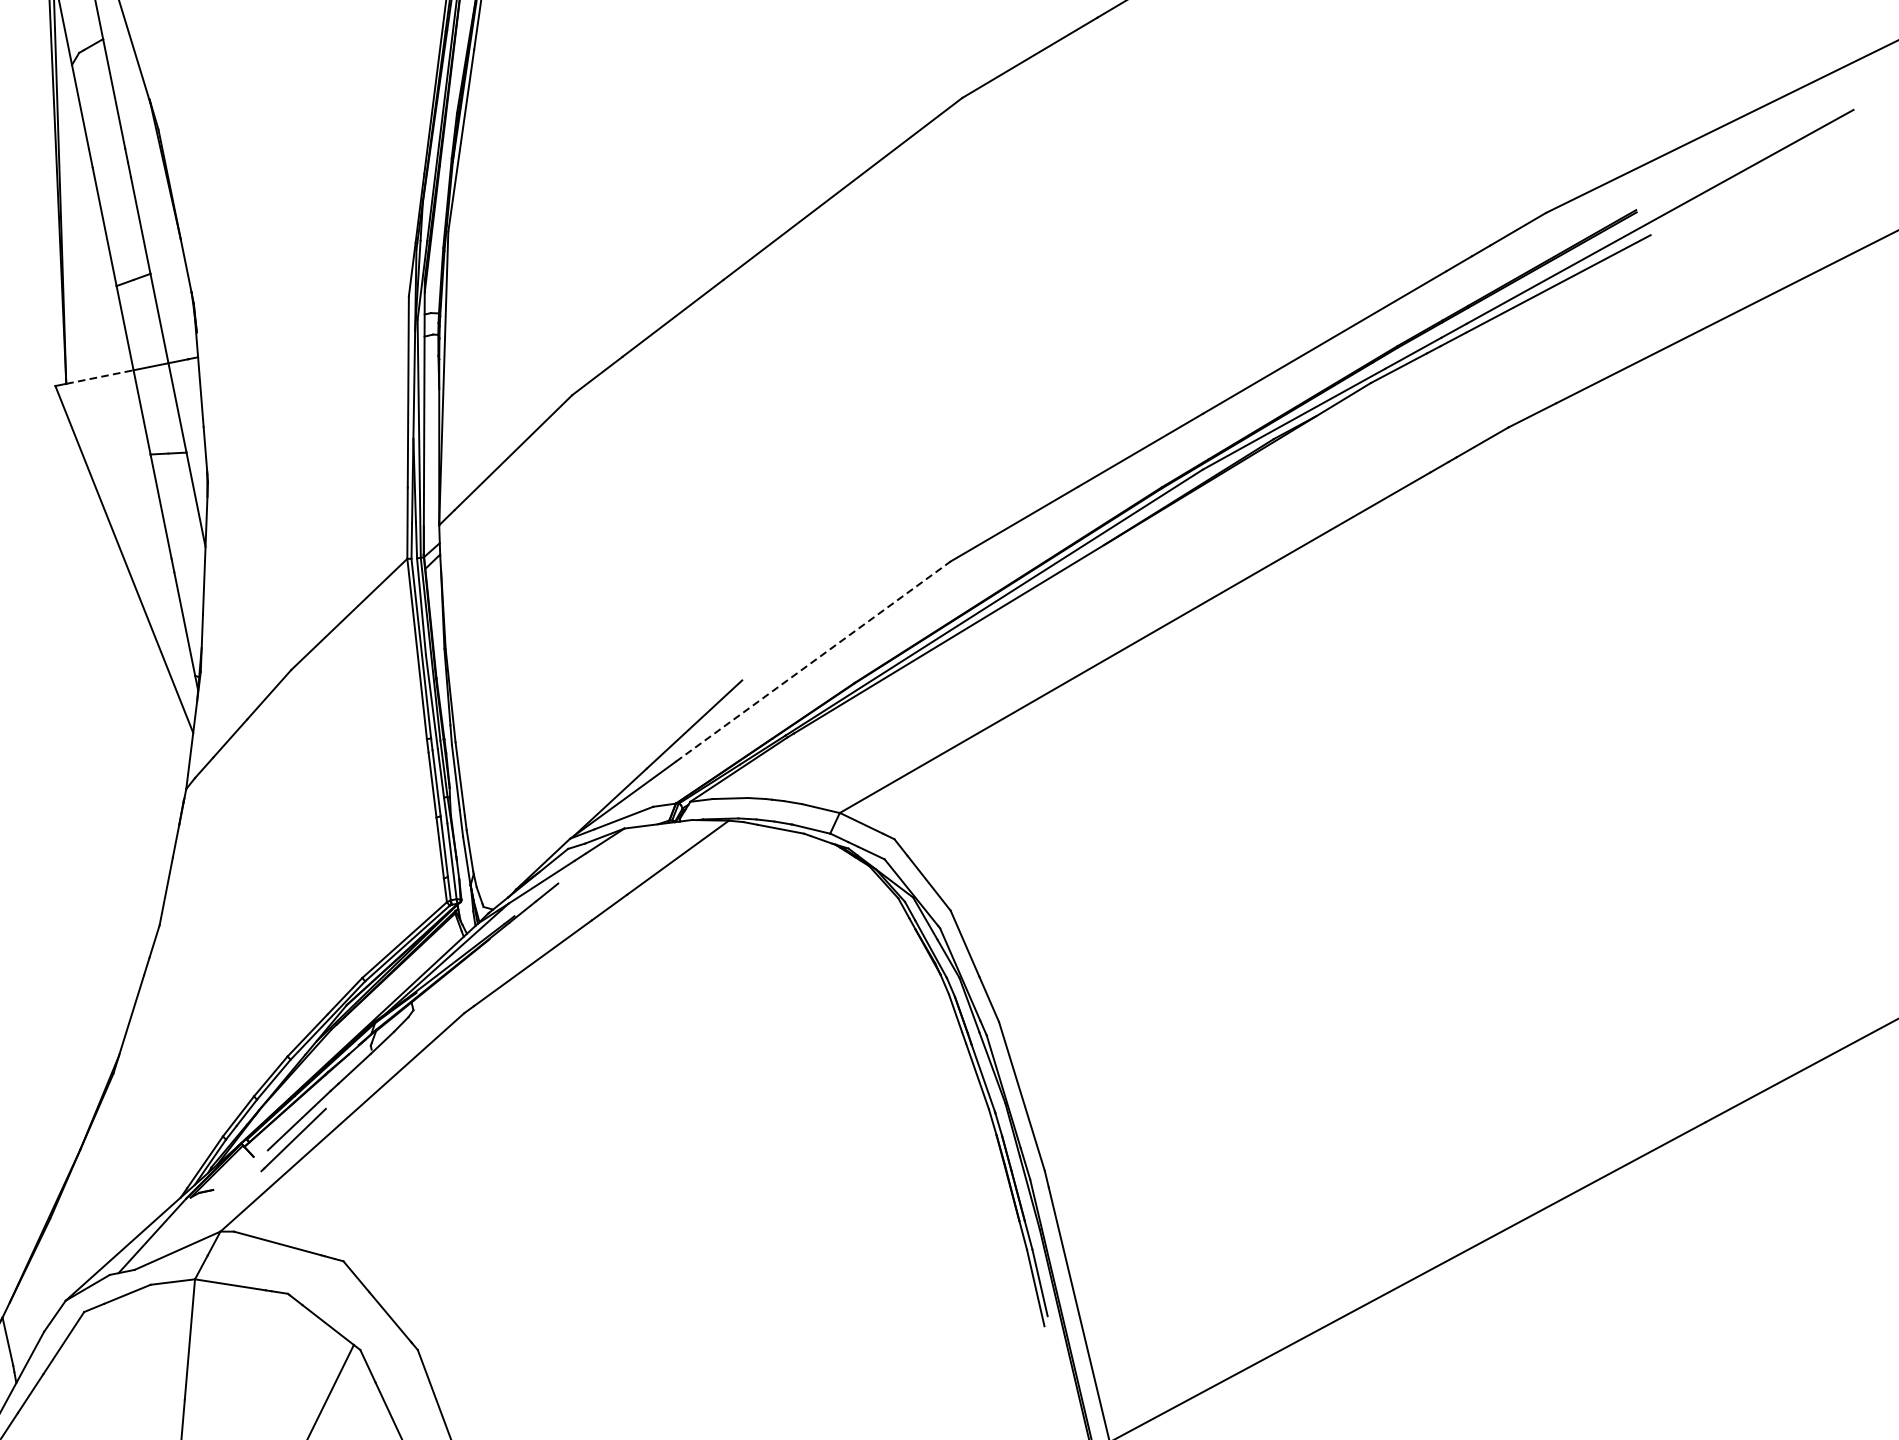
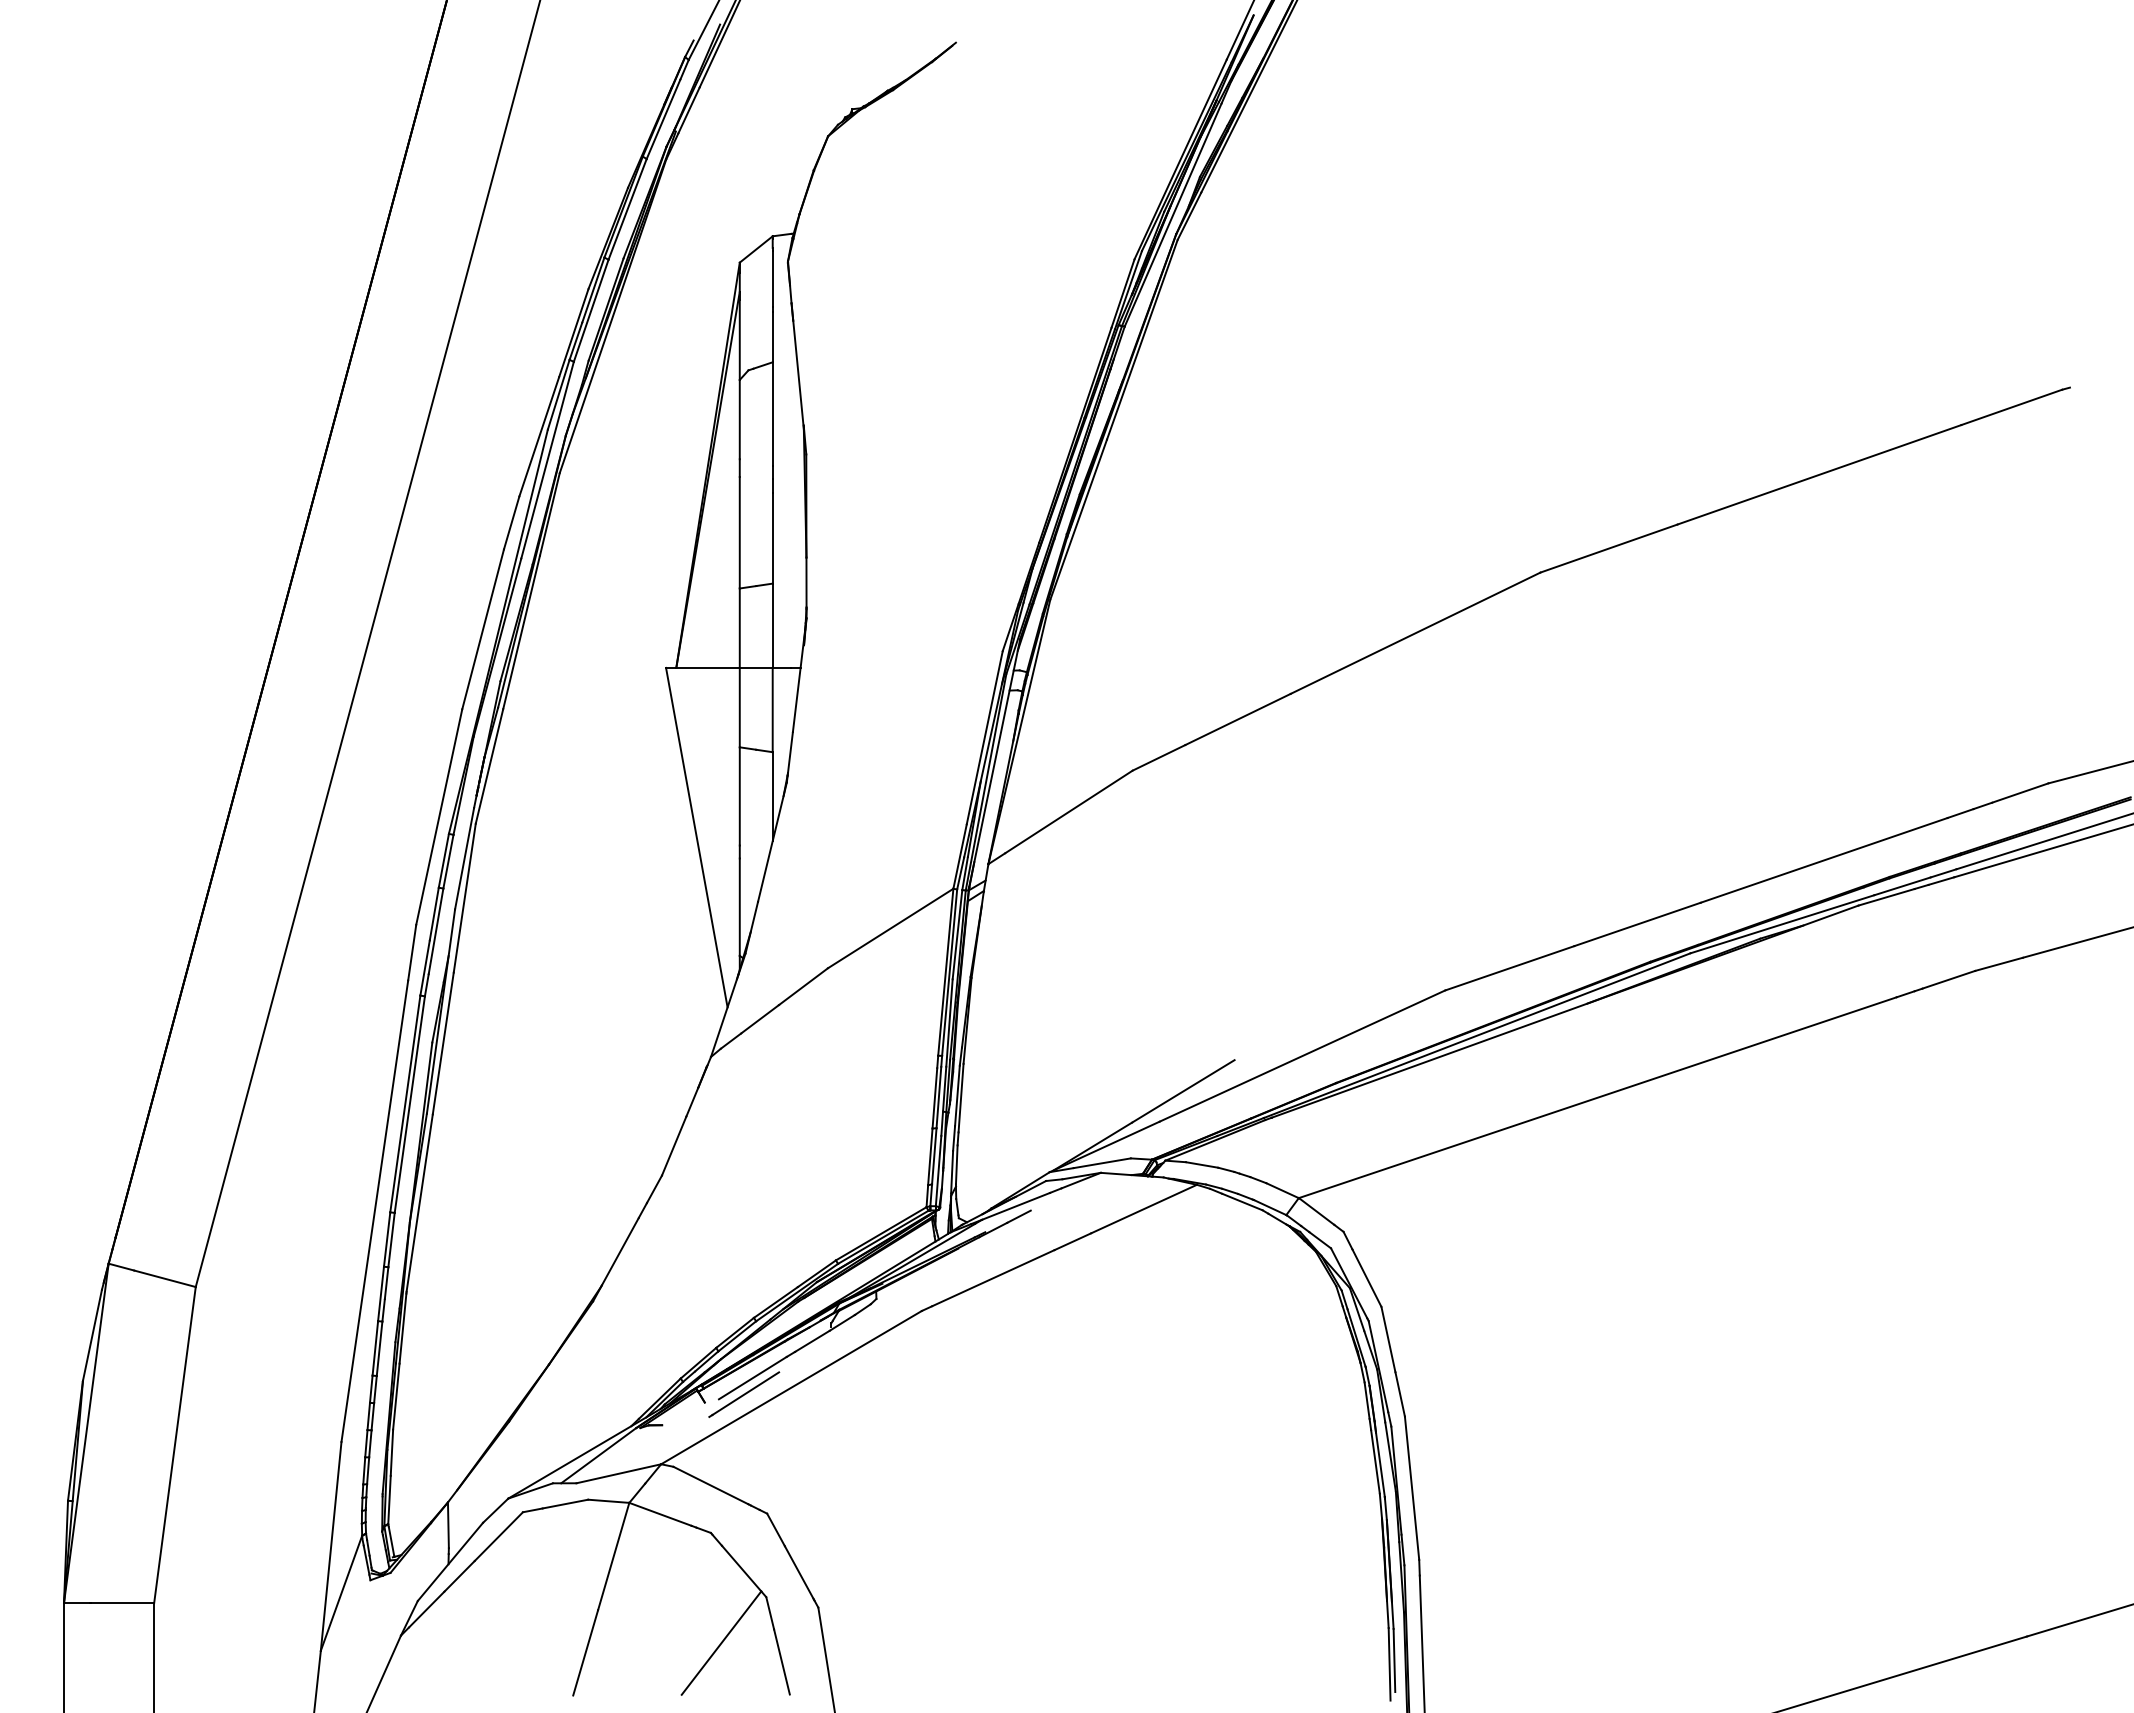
line: (100, 376) -> (708, 667), dashed -> solid
line: (813, 660) -> (1302, 1055), dashed -> solid

